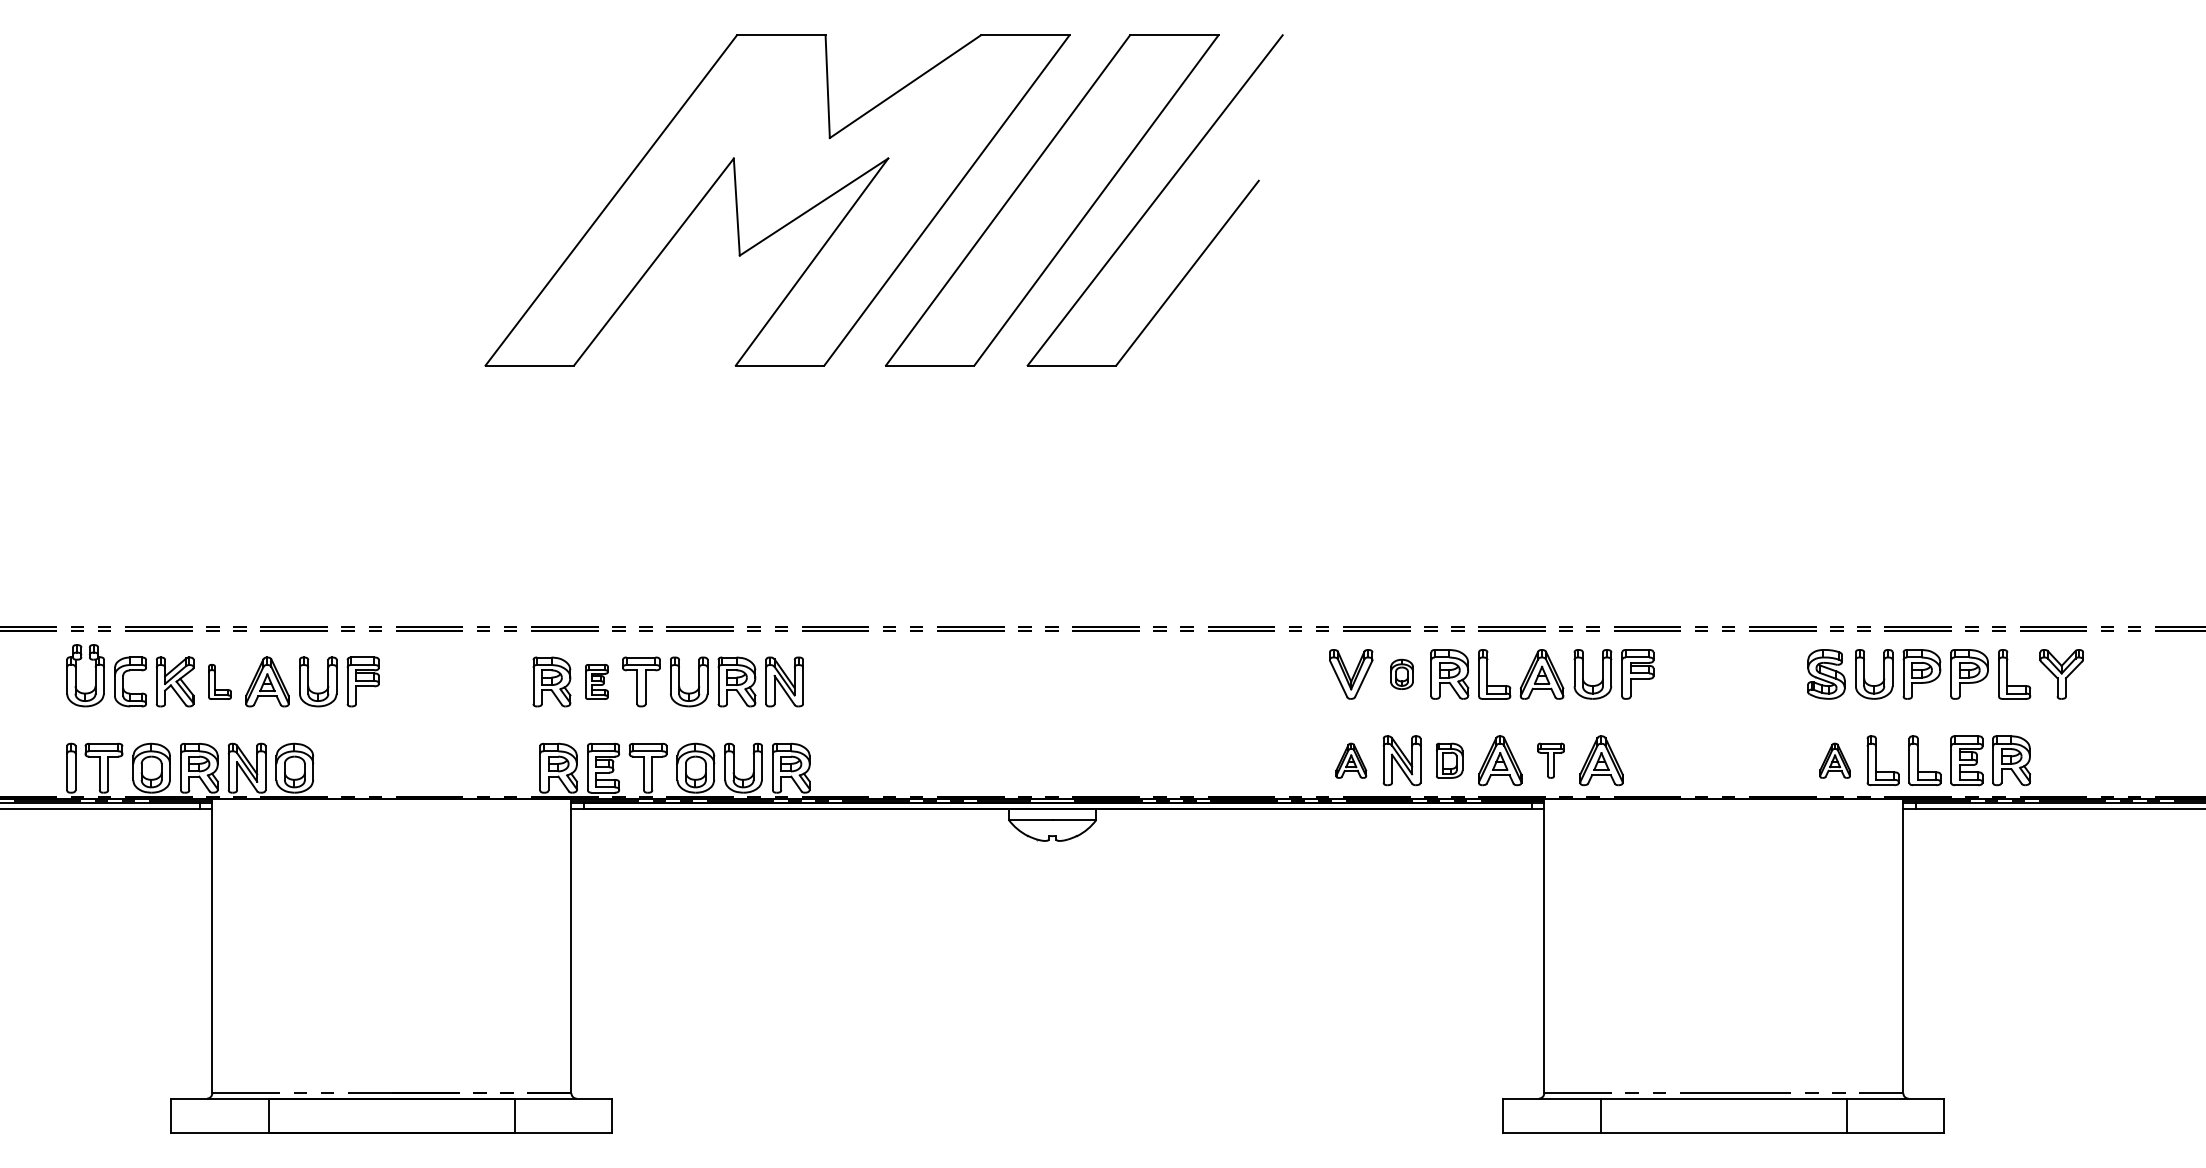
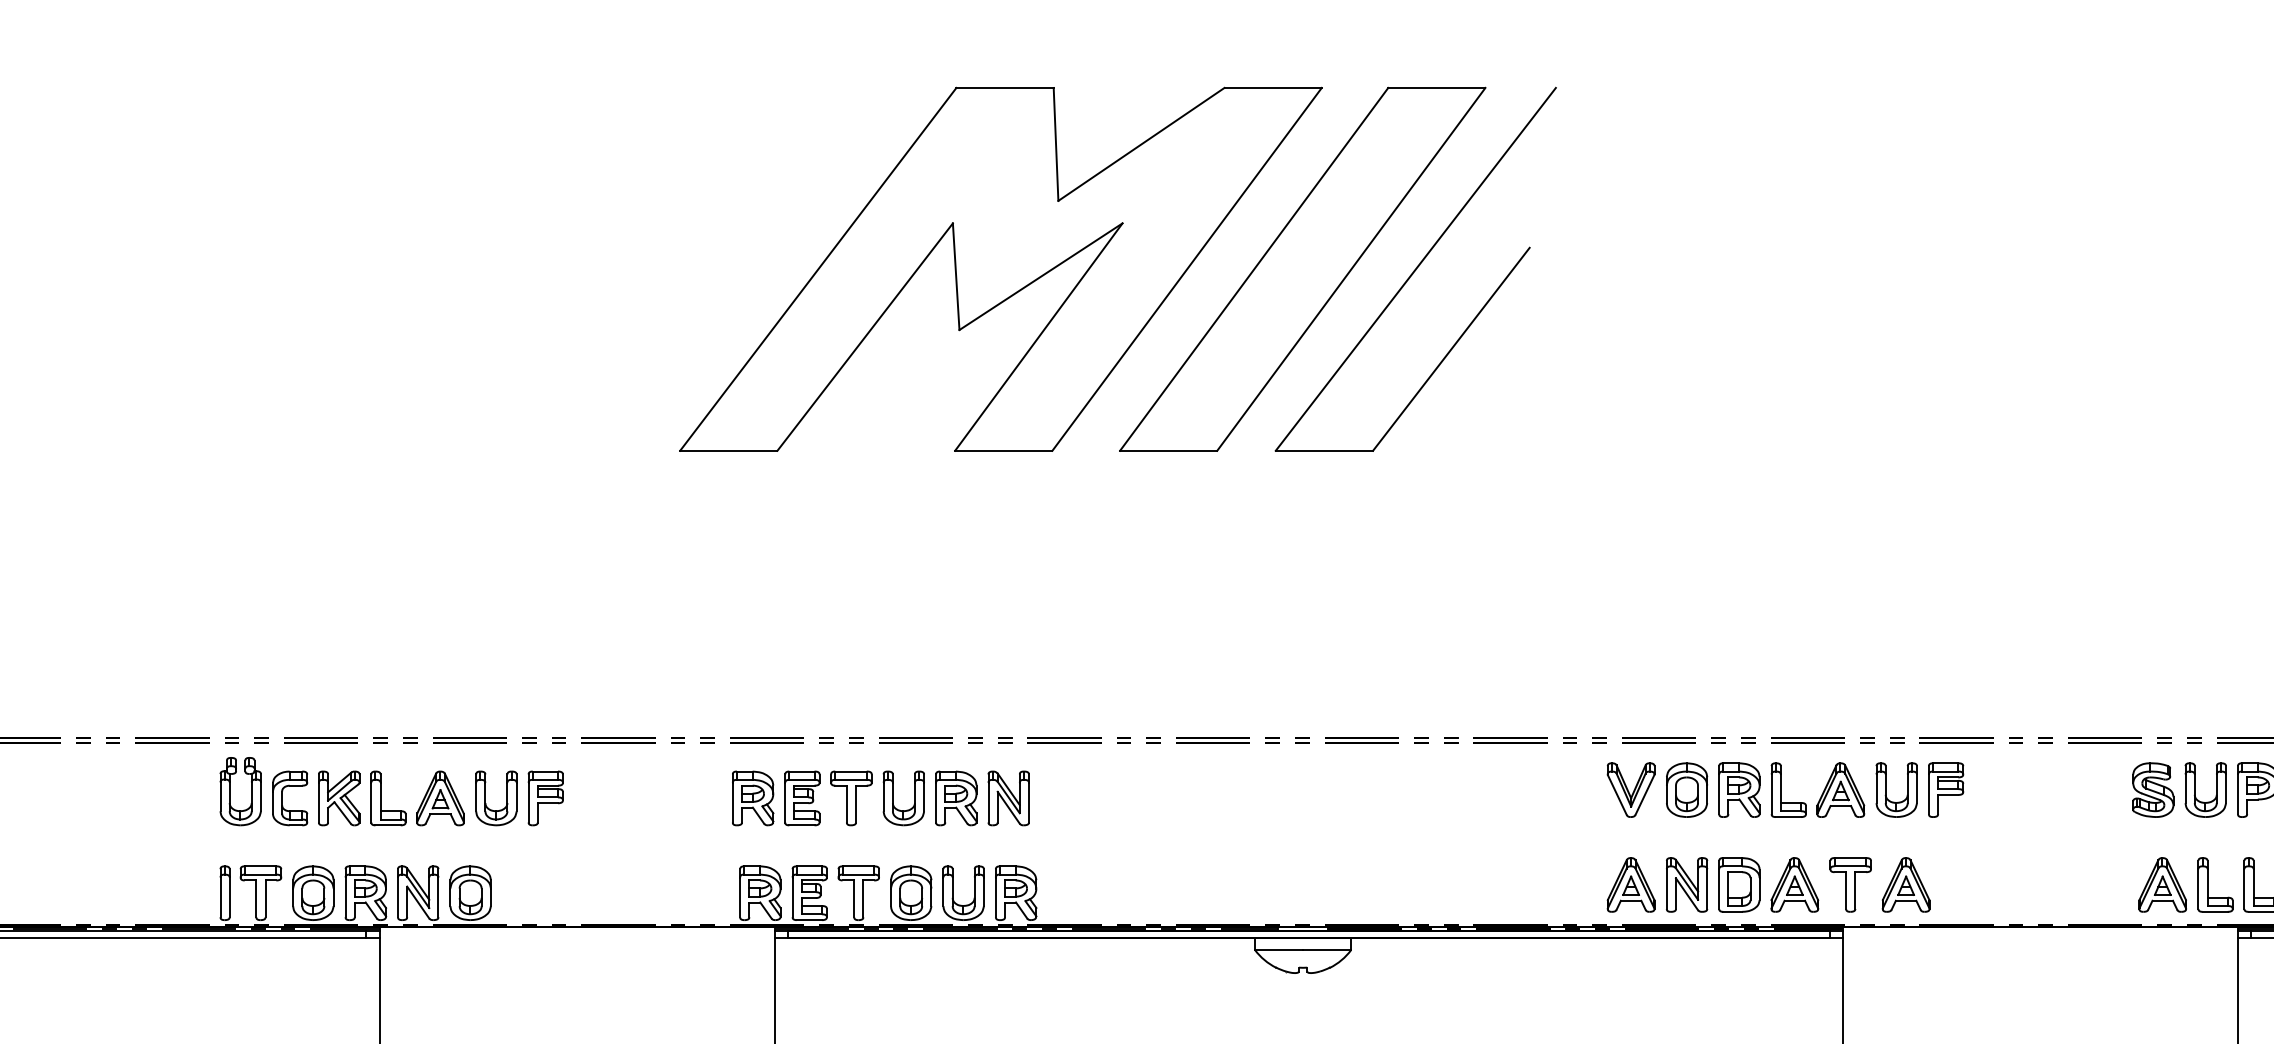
part: (1401, 674) -> (1686, 790), size x1.67
part: (219, 681) -> (387, 797), size x1.43
part: (596, 681) -> (802, 797), size x1.43
part: (1351, 760) -> (1631, 884), size x1.43
part: (1449, 760) -> (1739, 884), size x1.43
part: (1550, 760) -> (1850, 884), size x1.43
part: (1834, 760) -> (2162, 884), size x1.43

